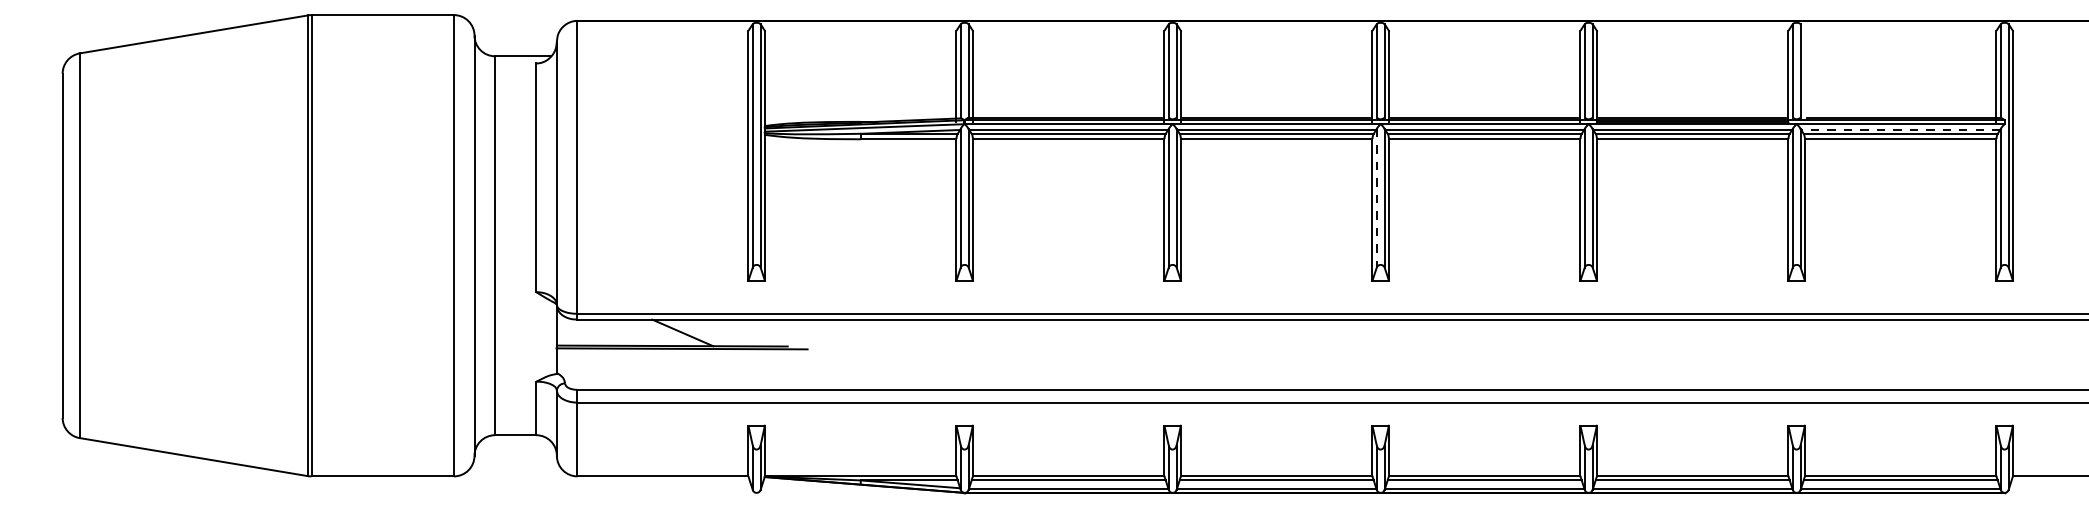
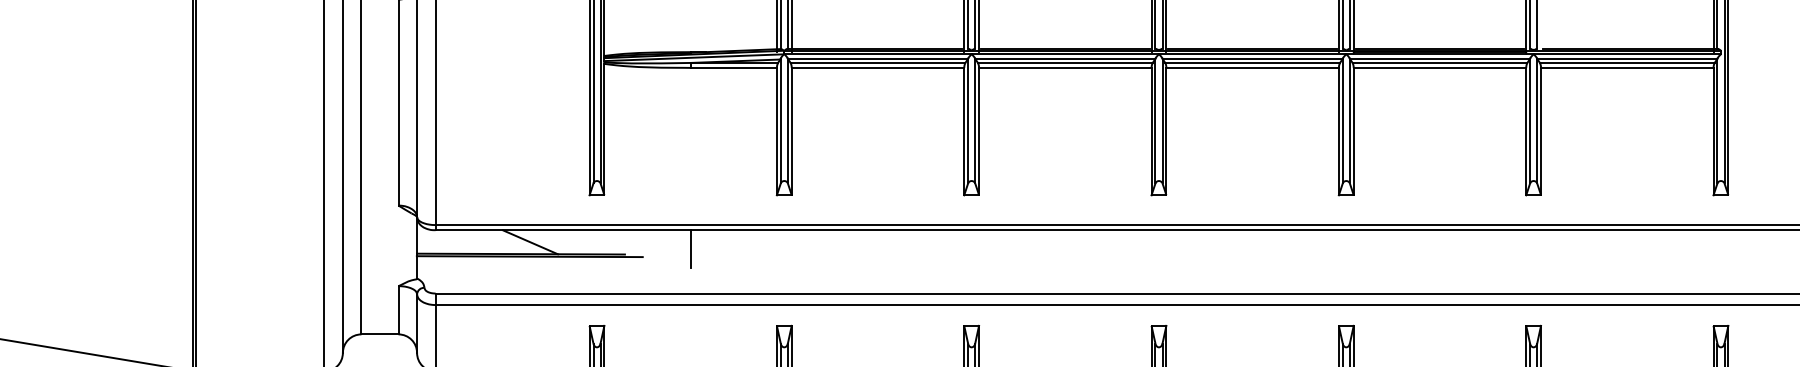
line: (1900, 129) -> (1627, 59), dashed -> solid
line: (1376, 198) -> (1155, 121), dashed -> solid
line: (860, 340) -> (690, 249), added

